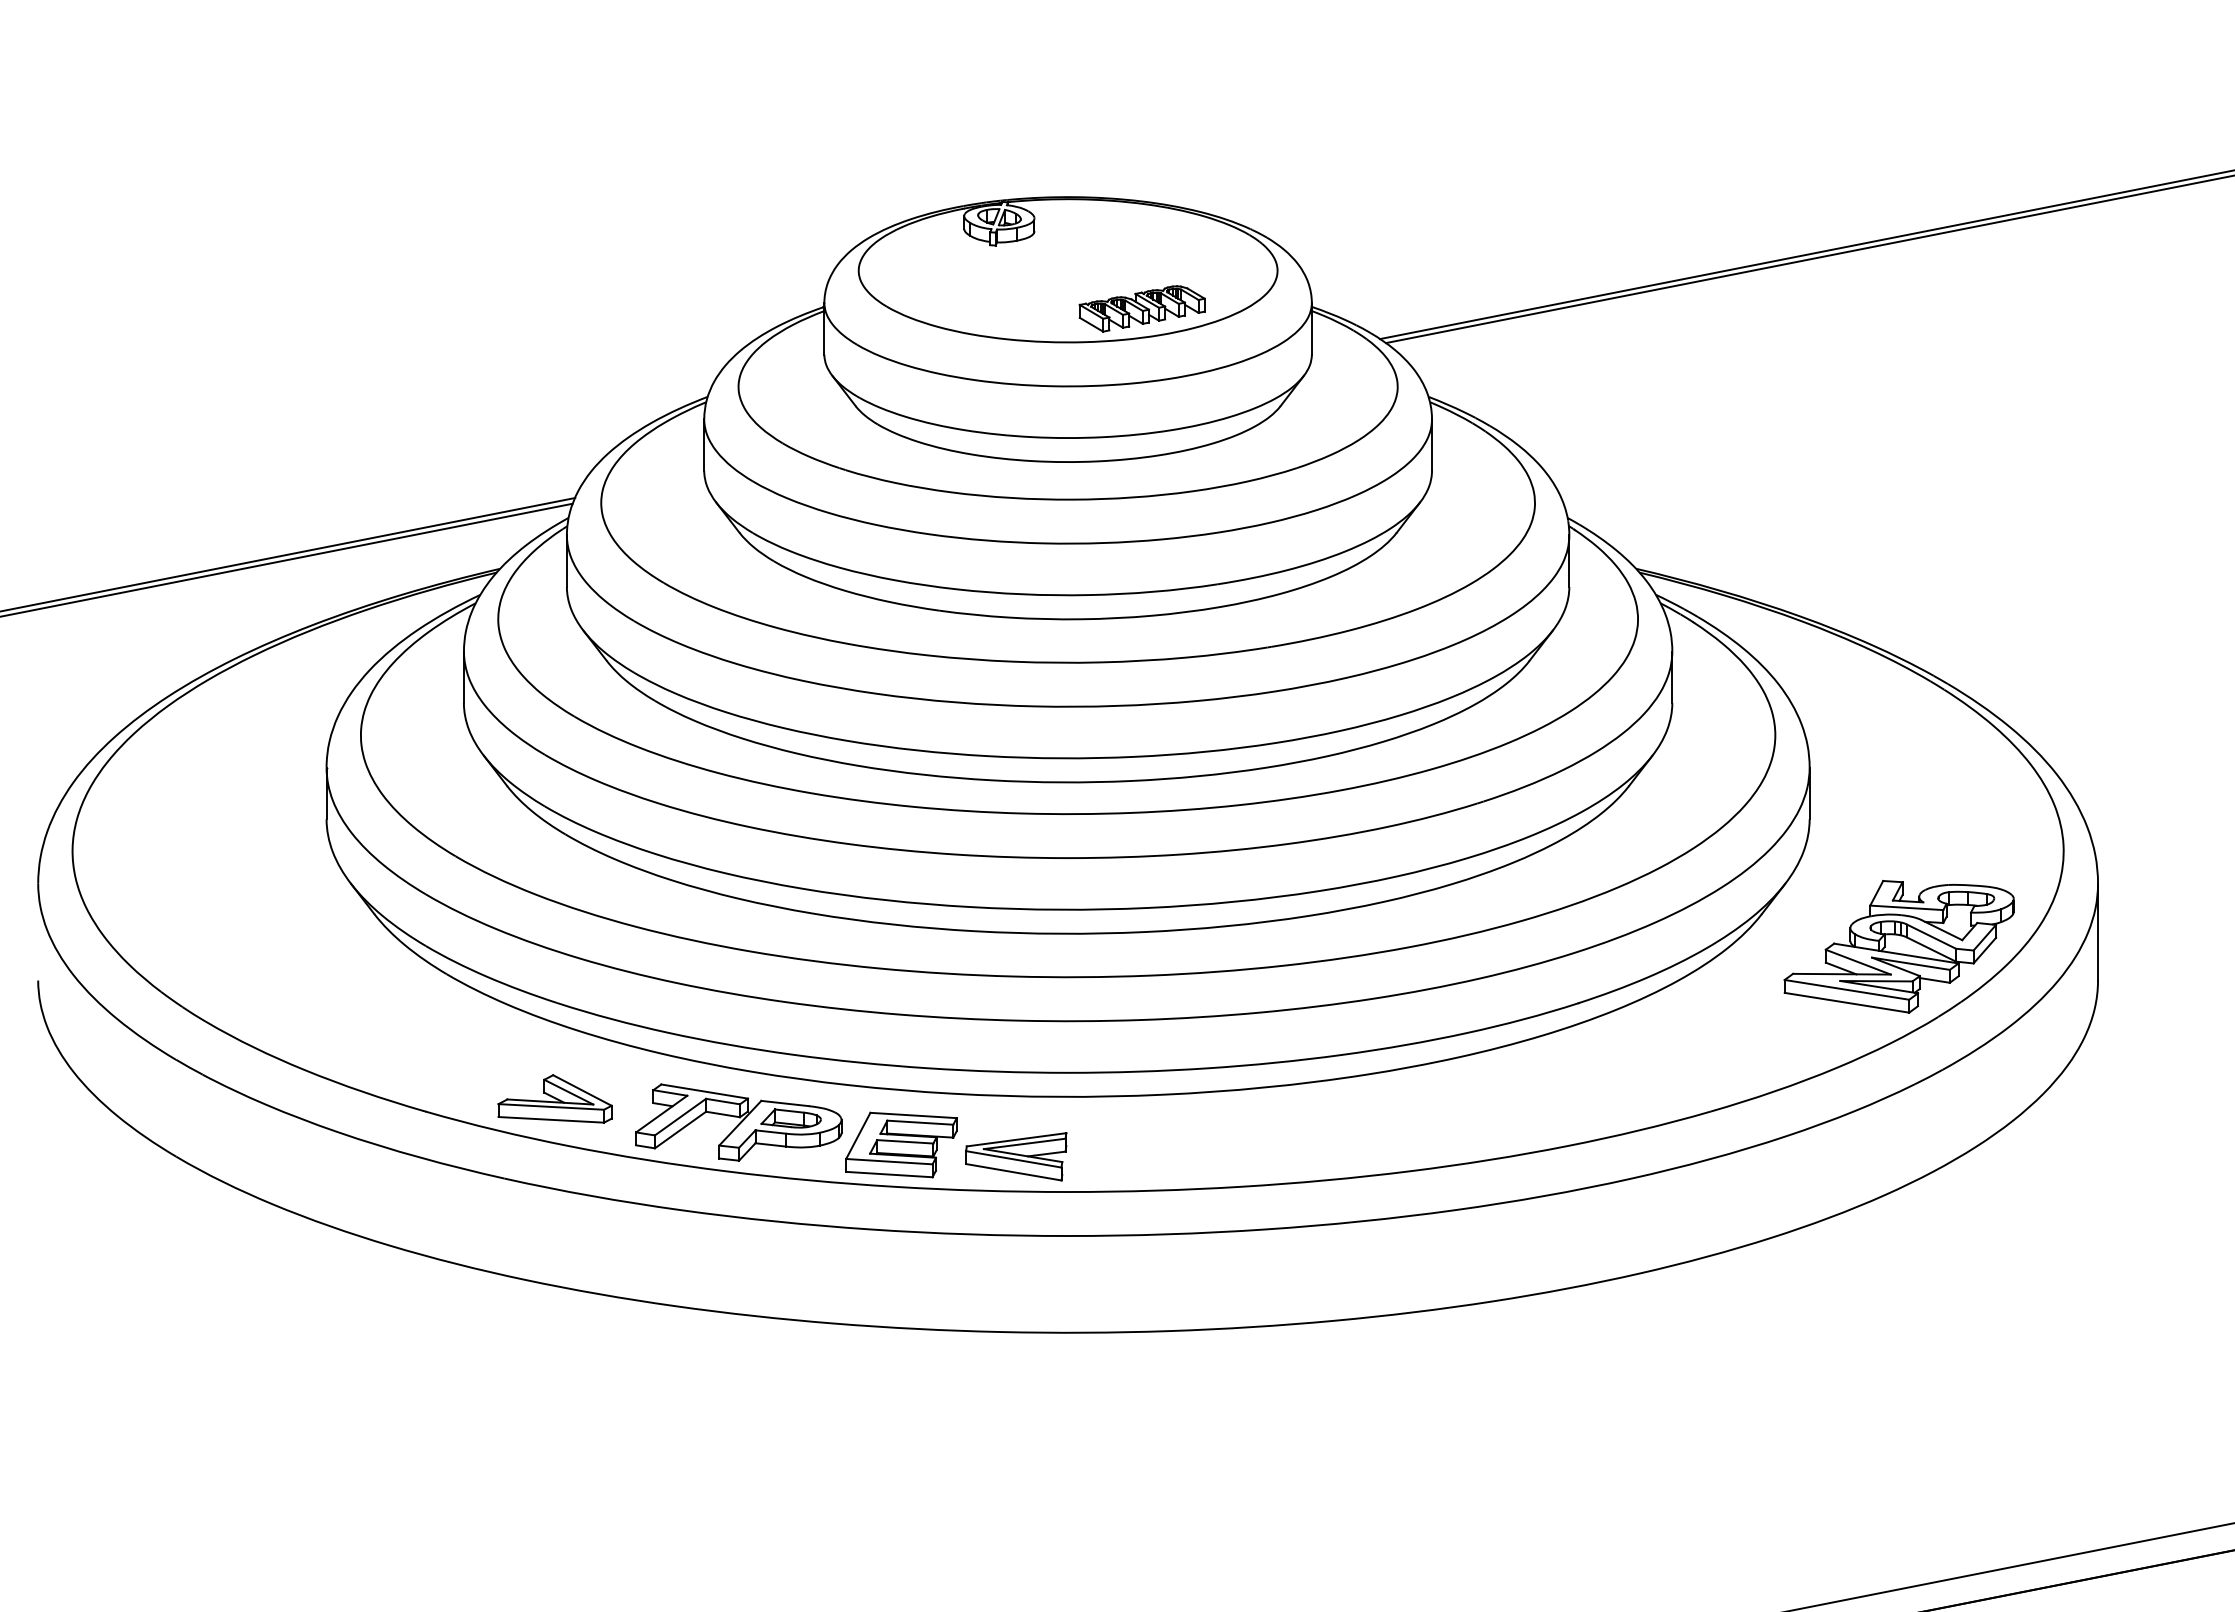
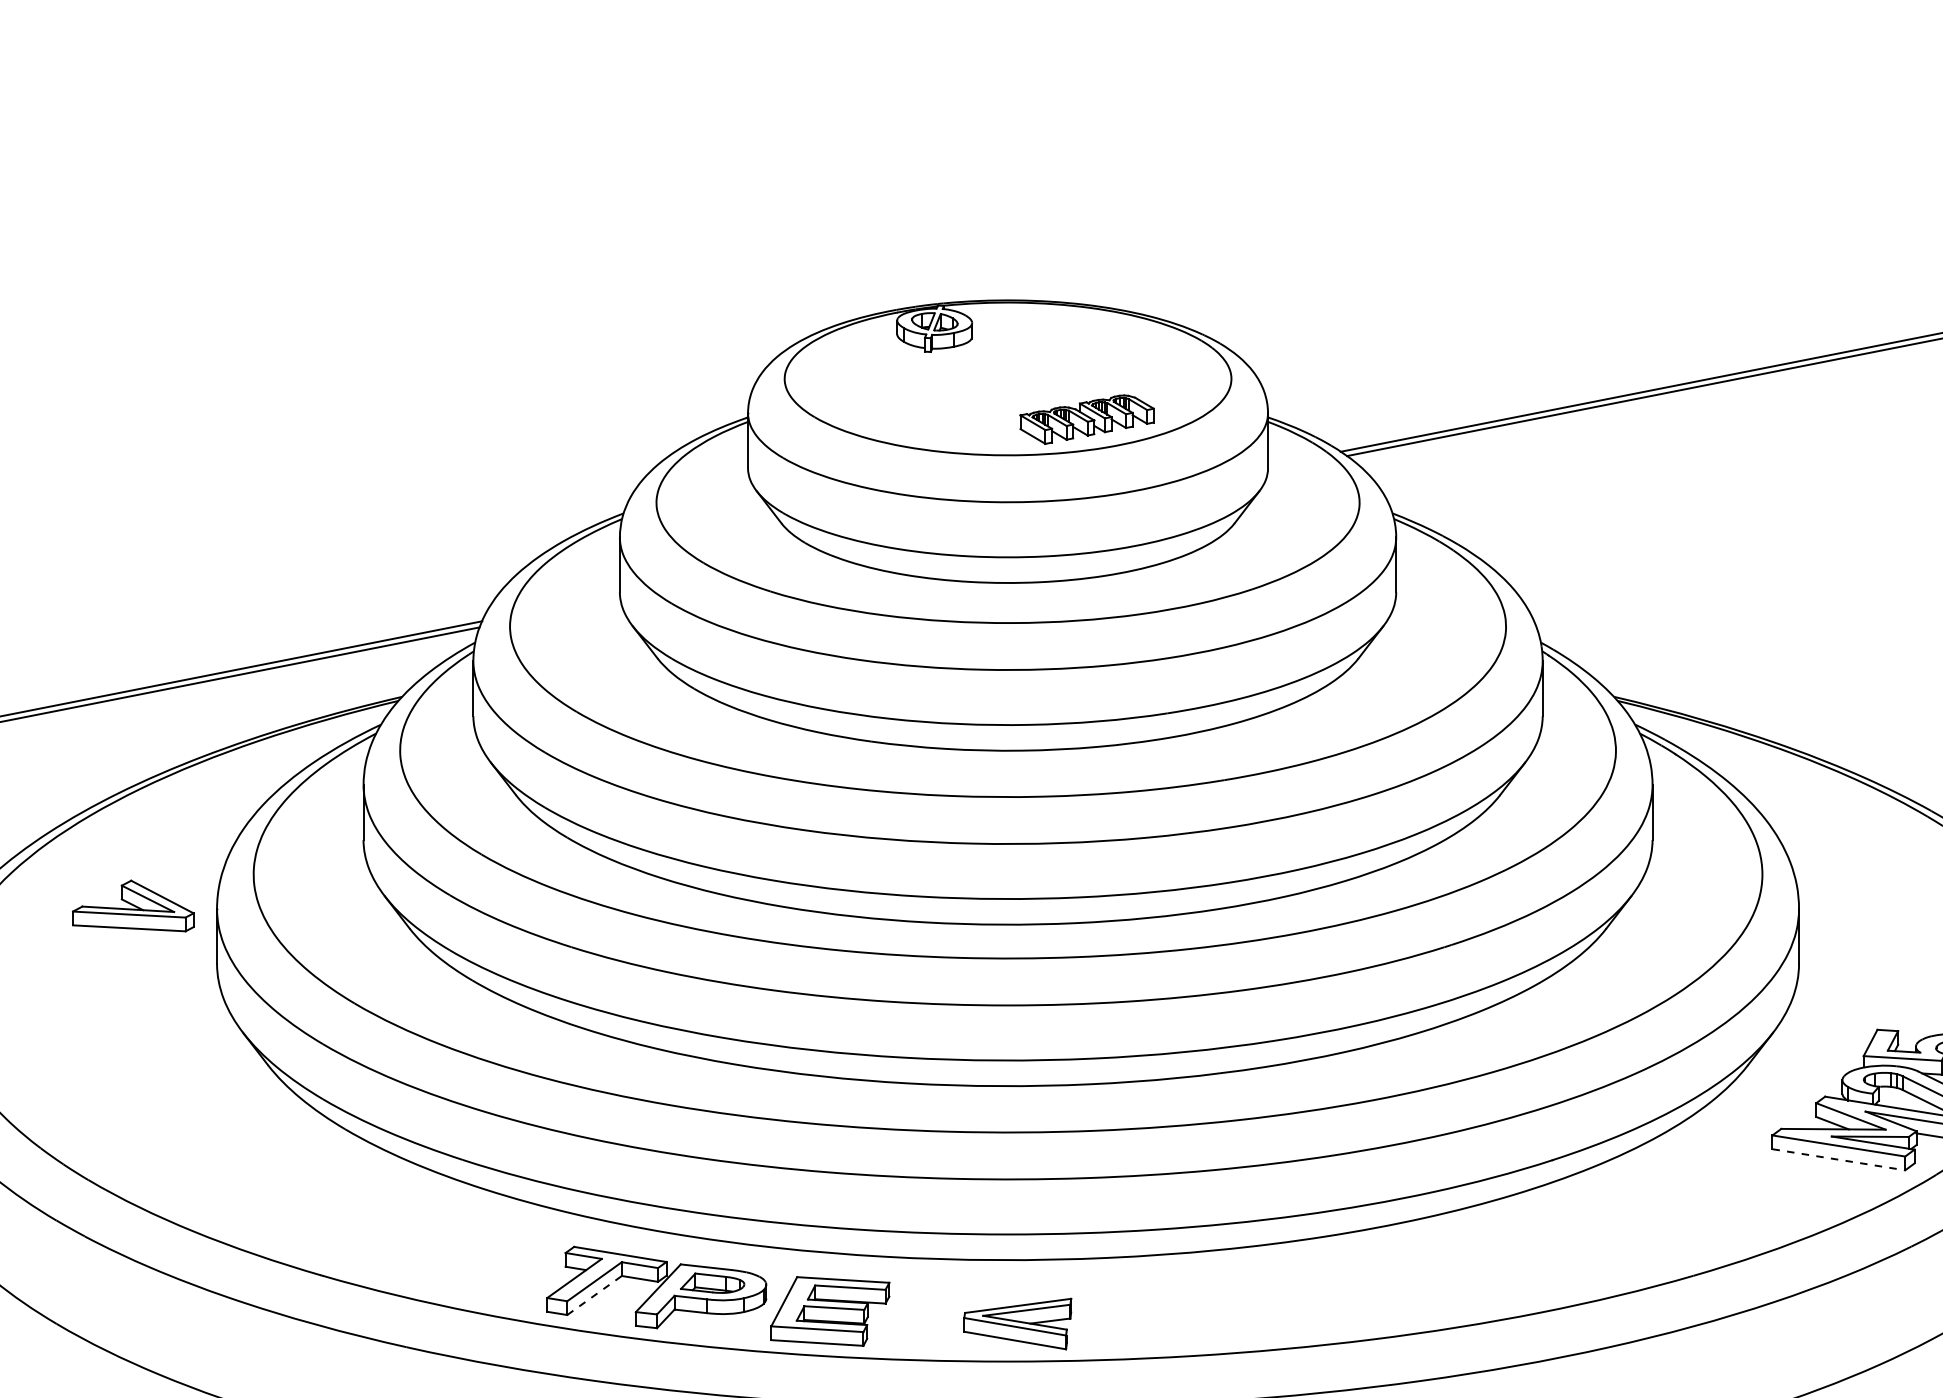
line: (1847, 1002) -> (1839, 1159), solid -> dashed
part: (554, 1098) -> (132, 905), moved
line: (680, 1129) -> (594, 1294), solid -> dashed
part: (1016, 1156) -> (1018, 1323), moved

